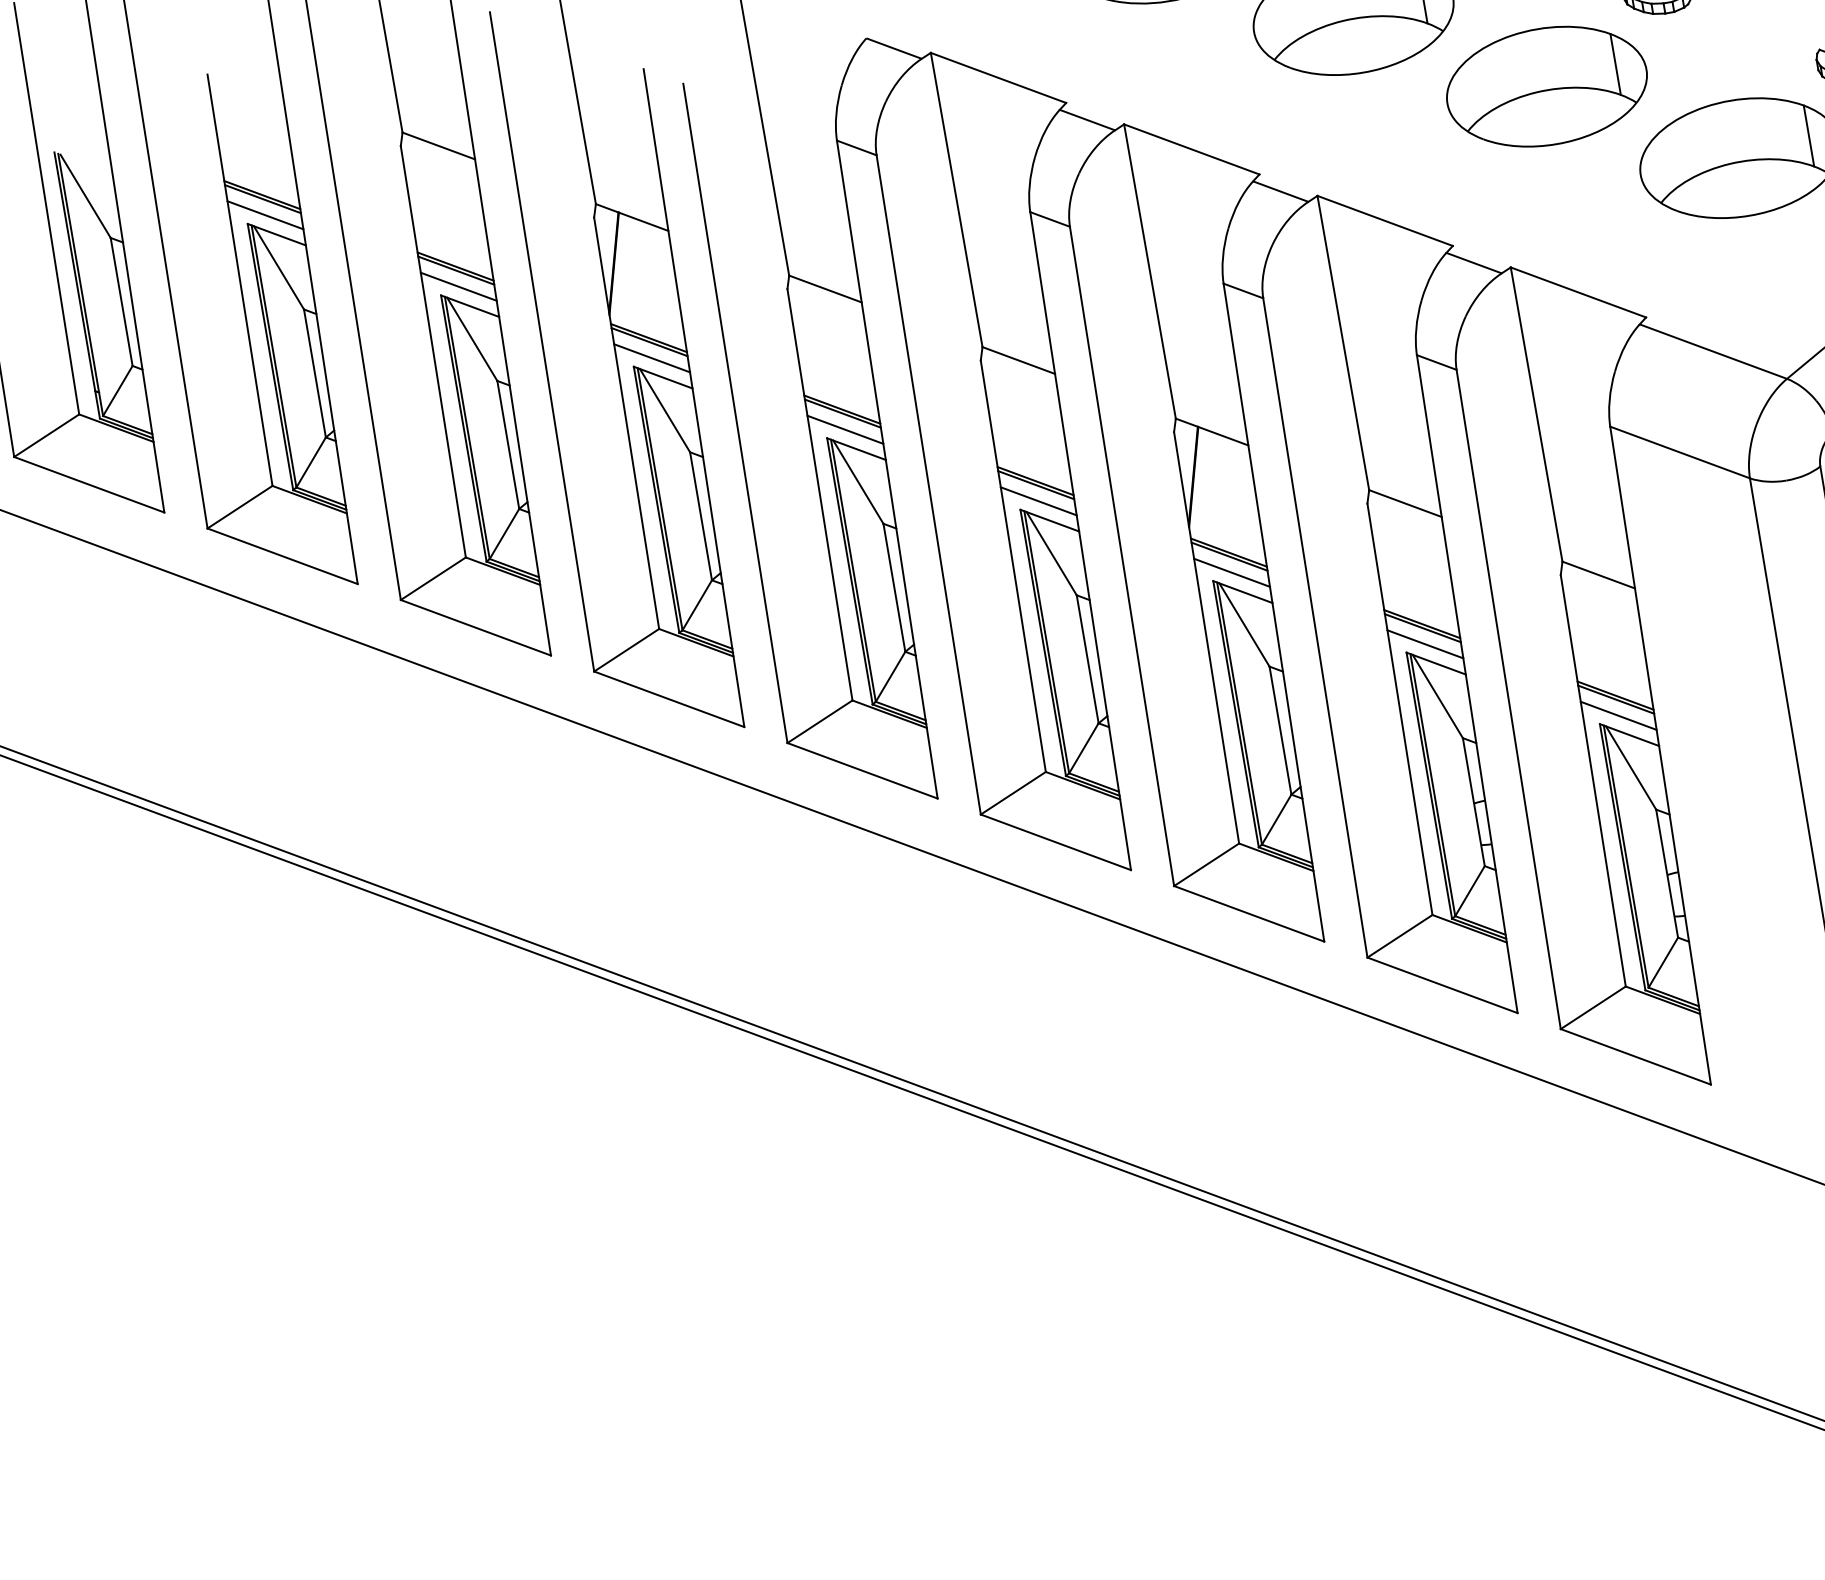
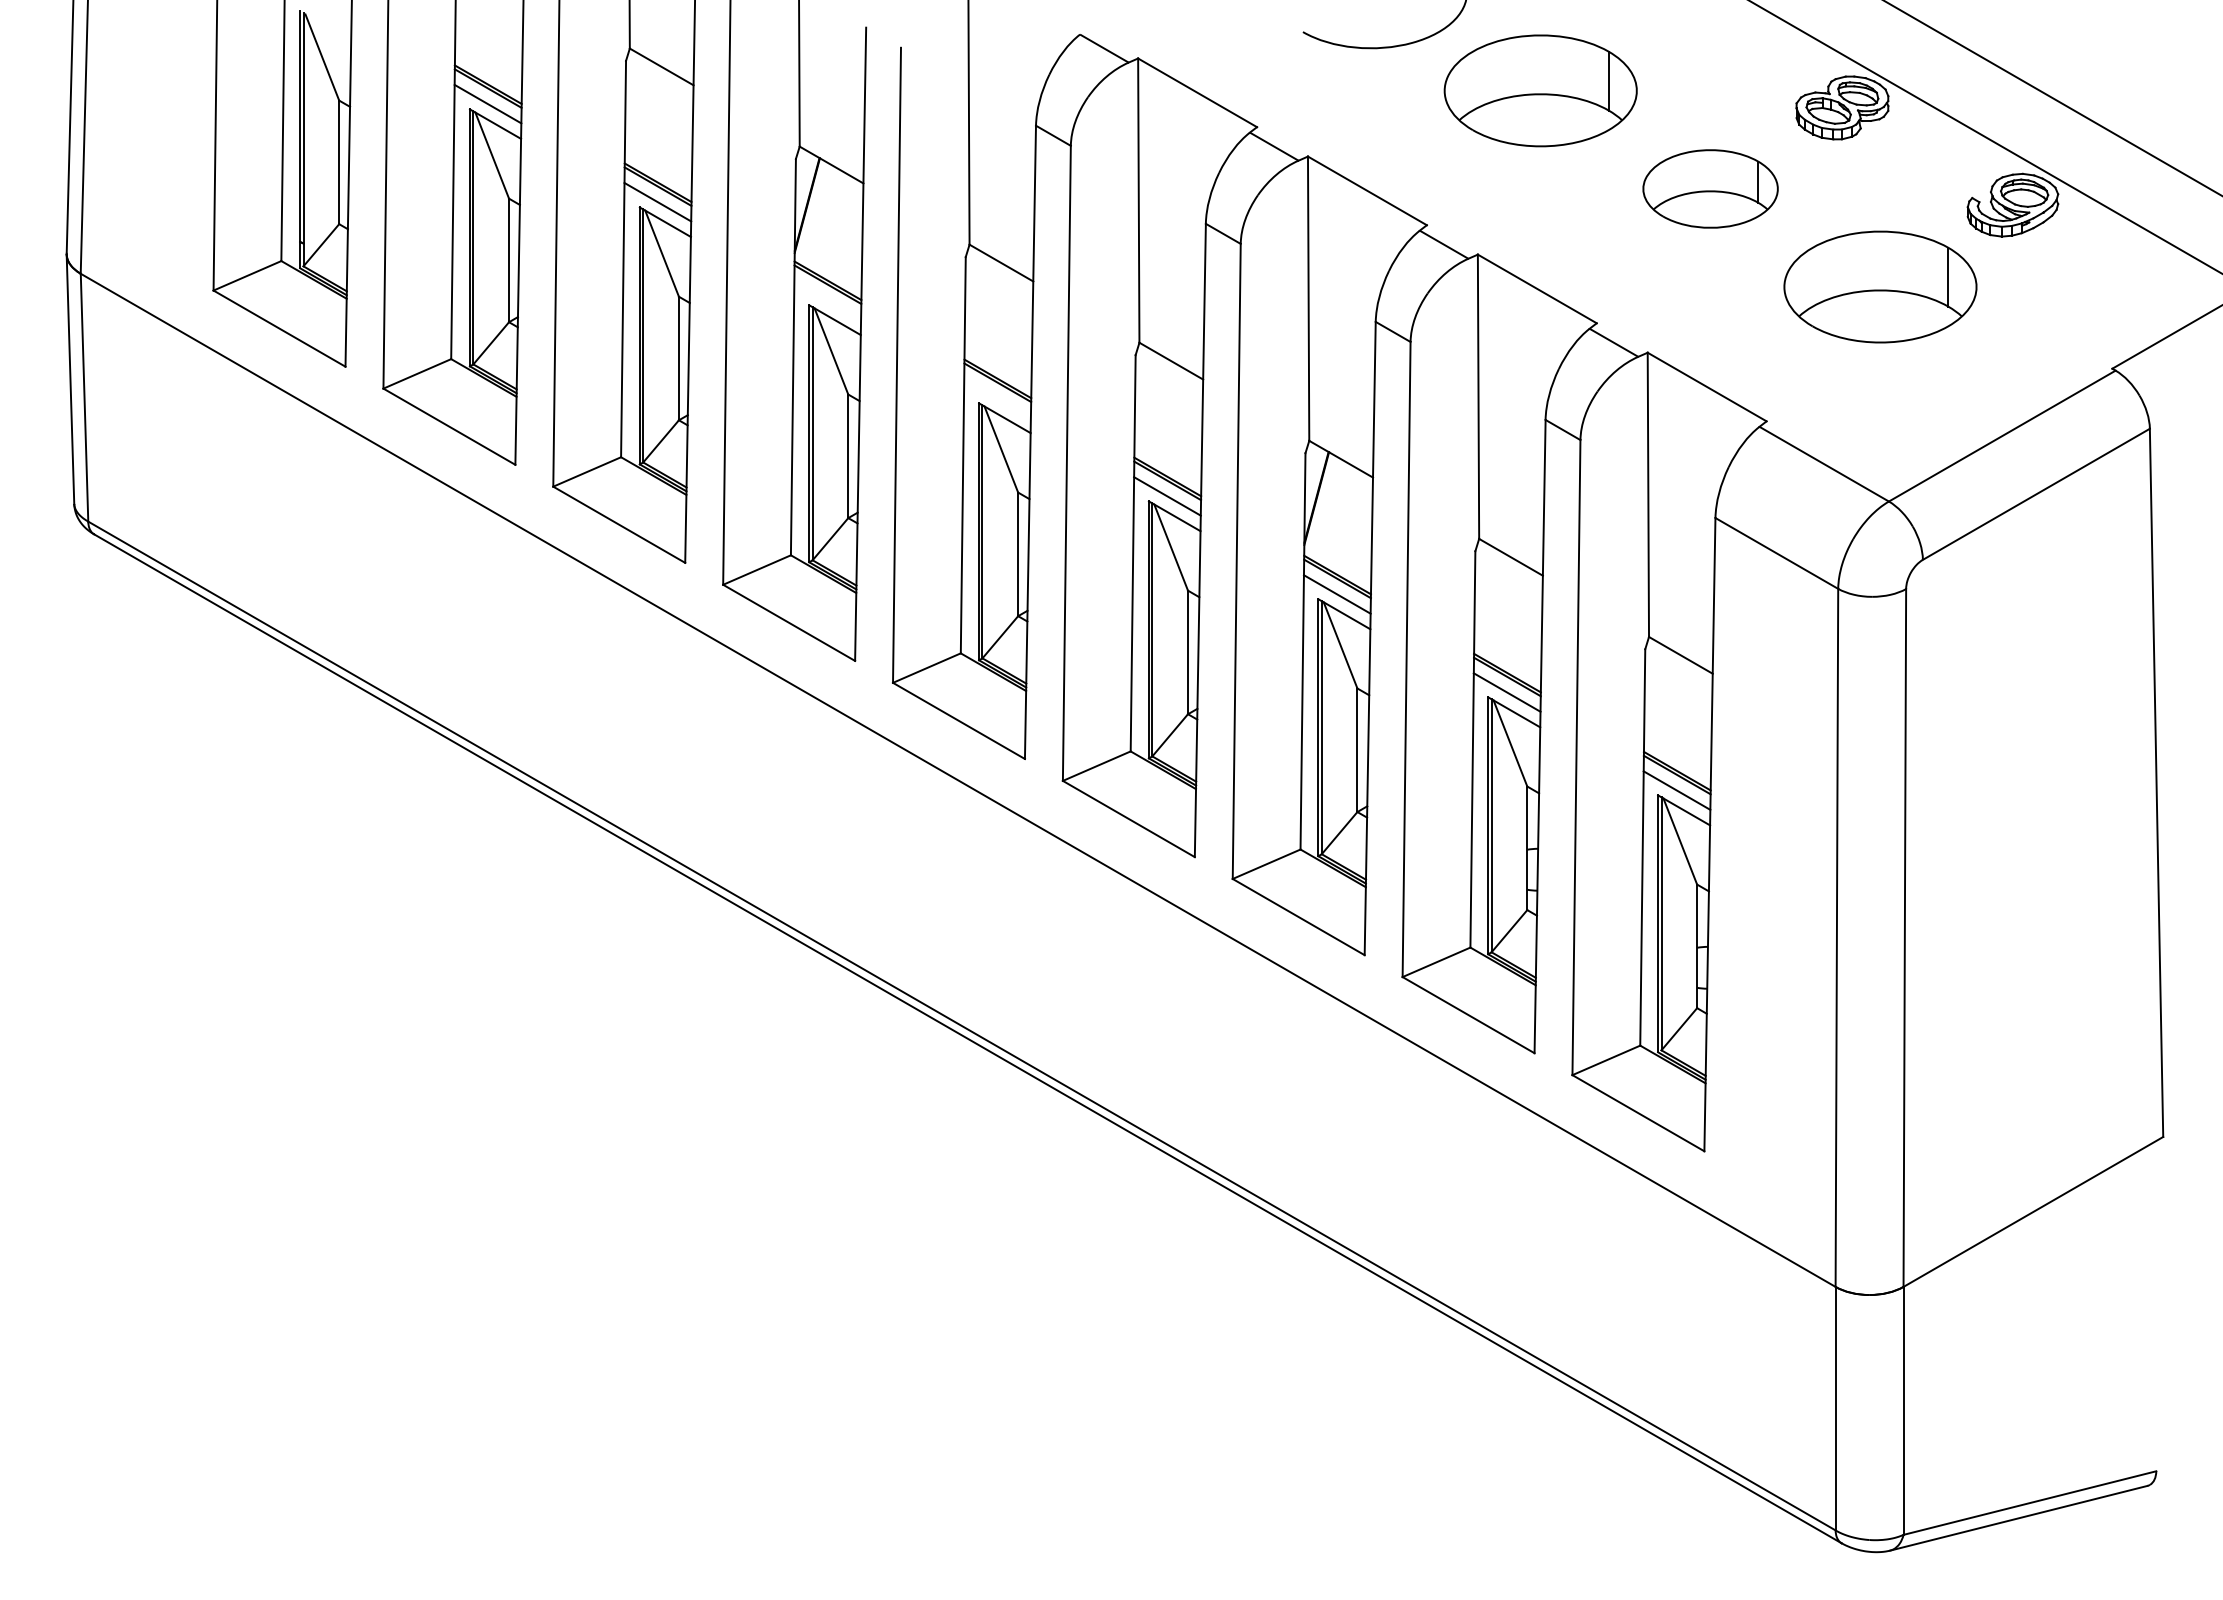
part: (1546, 86) -> (1710, 188), size x0.7
line: (651, 358) -> (827, 300), removed
line: (845, 429) -> (997, 398), removed

